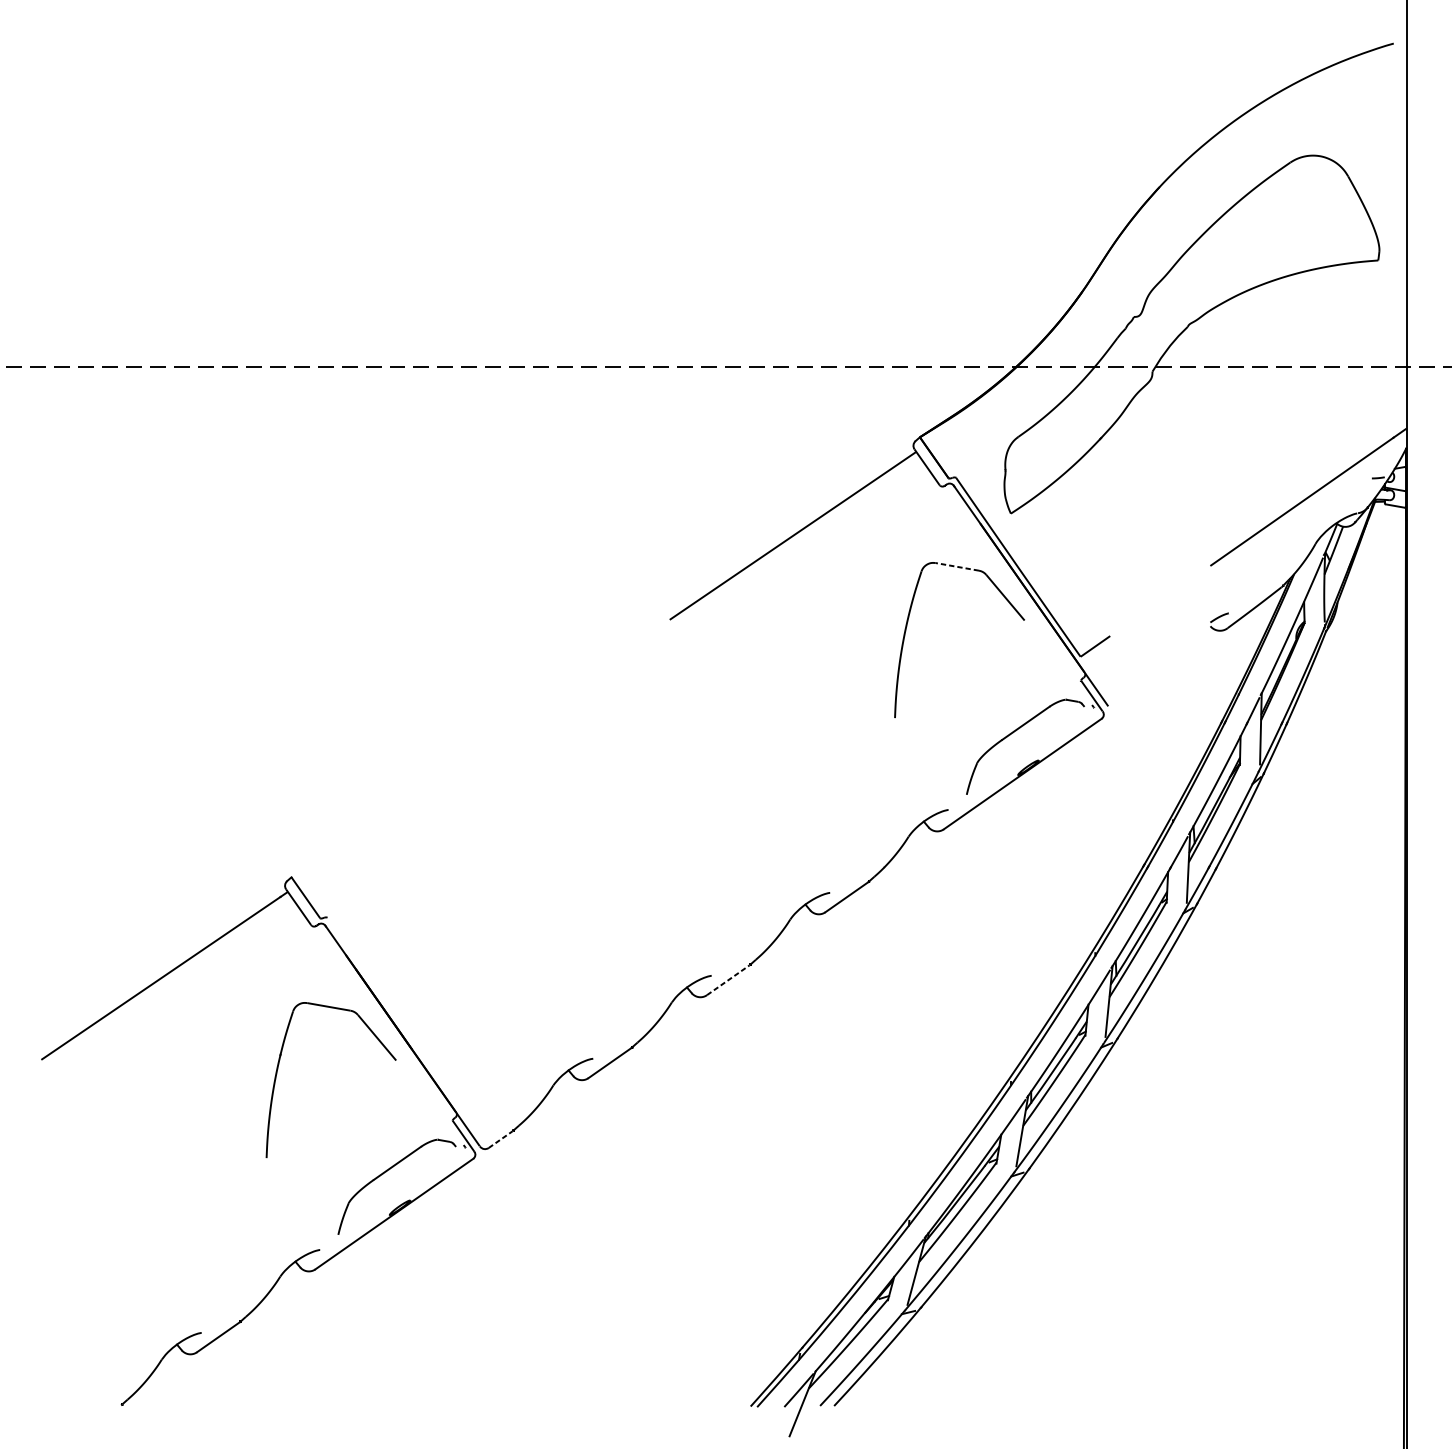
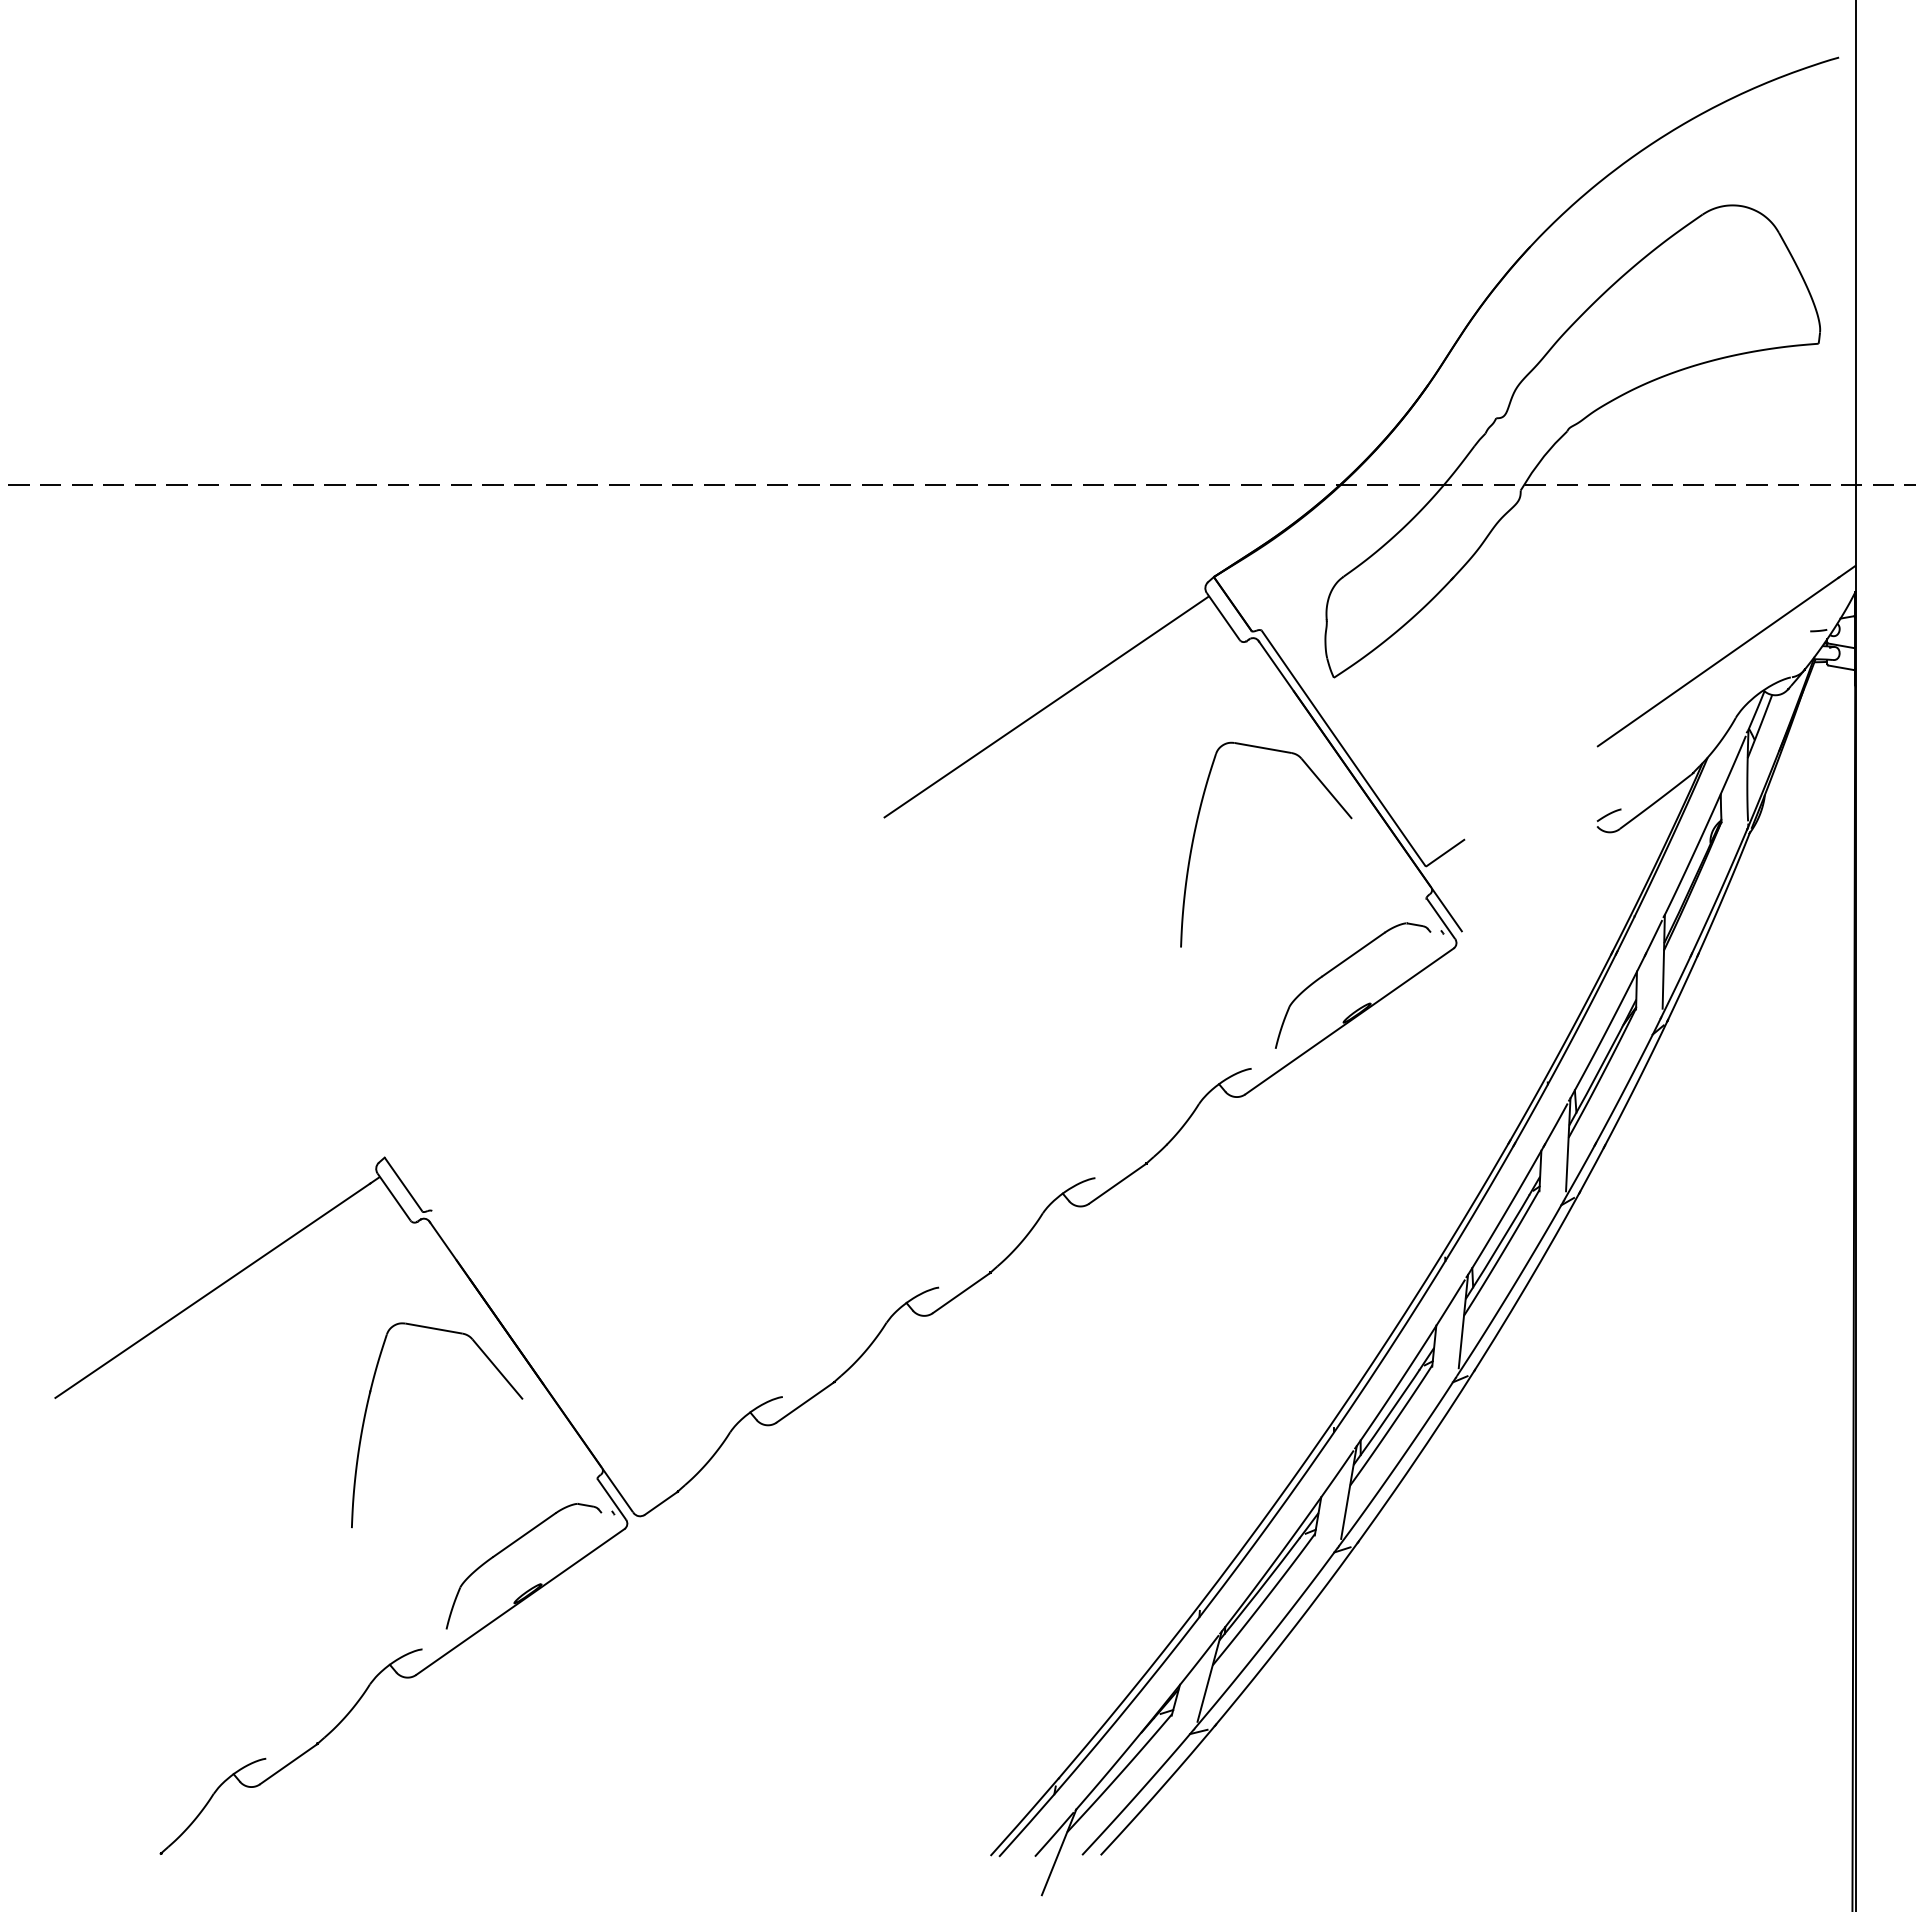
line: (956, 566) -> (1262, 747), dashed -> solid
line: (728, 980) -> (961, 1293), dashed -> solid
line: (501, 1139) -> (661, 1503), dashed -> solid

